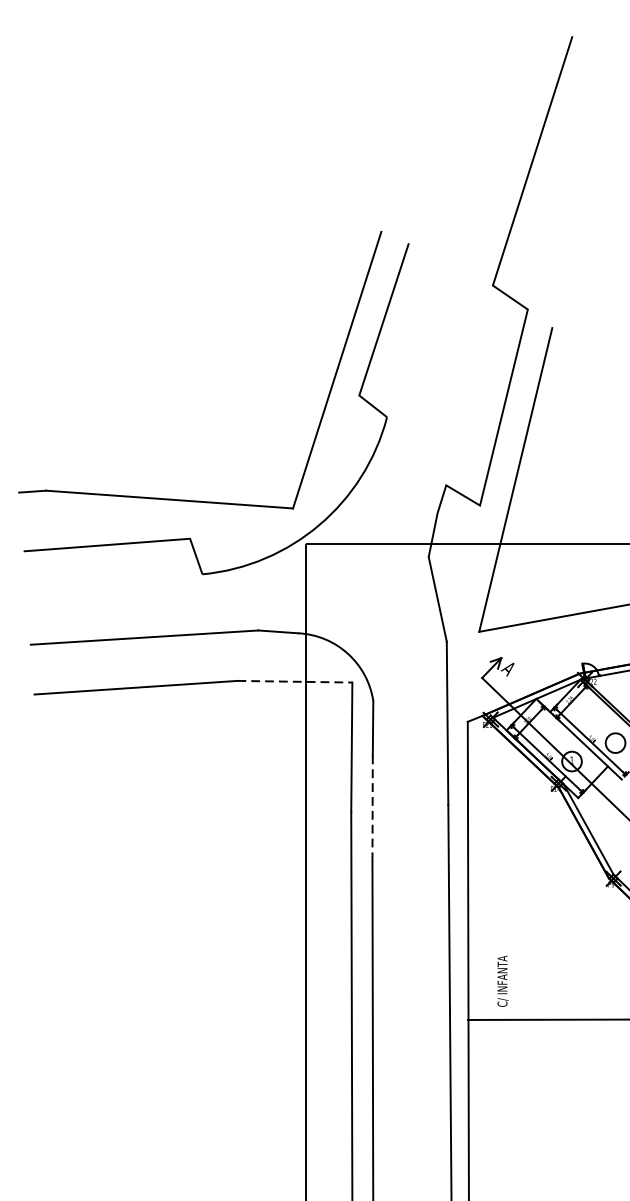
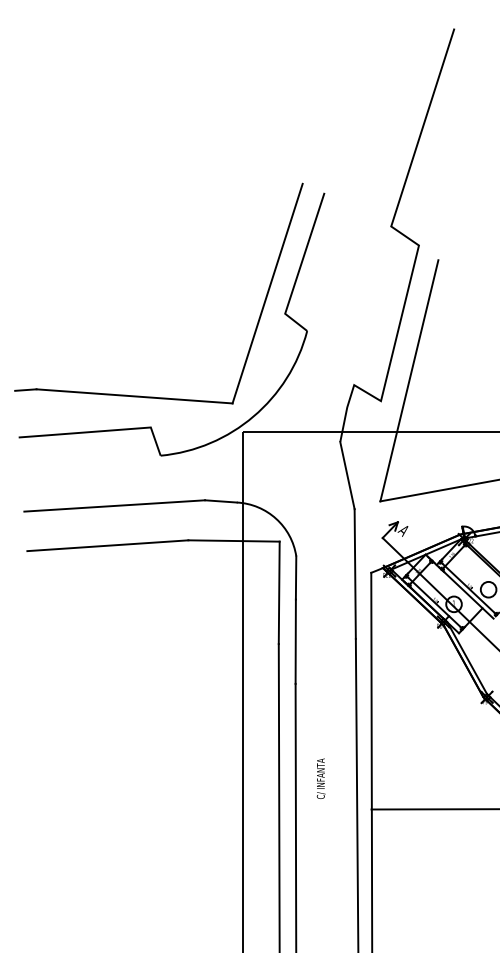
line: (295, 681) -> (234, 540), dashed -> solid
line: (372, 809) -> (295, 642), dashed -> solid
text: (502, 980) -> (320, 778), moved

